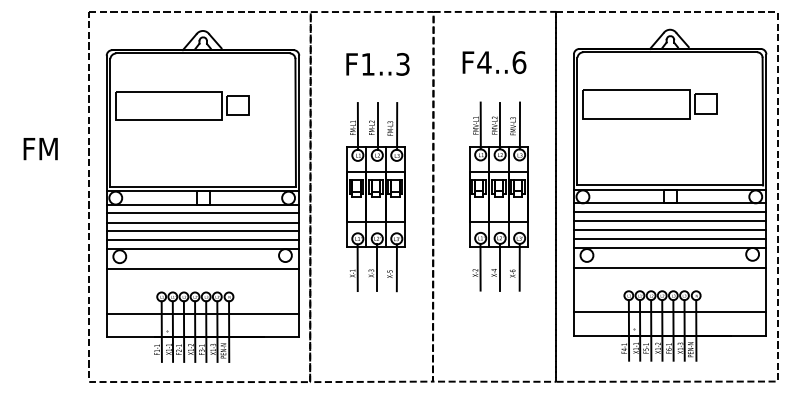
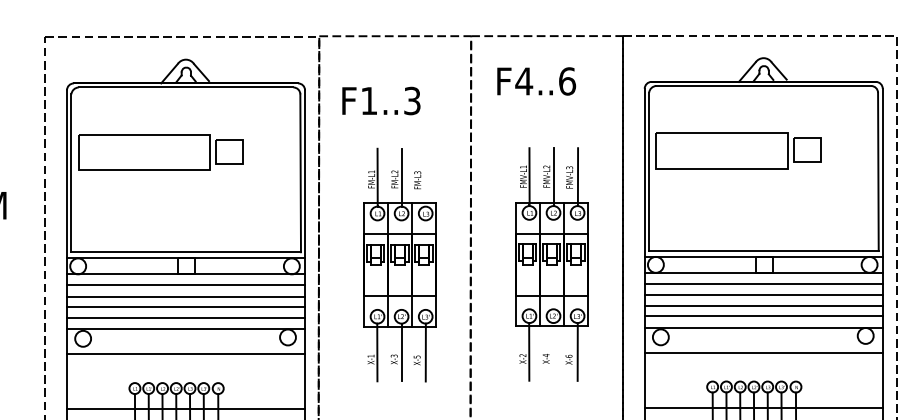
text: (494, 62) -> (536, 81), moved
text: (377, 64) -> (380, 101), moved
line: (397, 126) -> (426, 177), removed
line: (500, 266) -> (553, 350), removed

